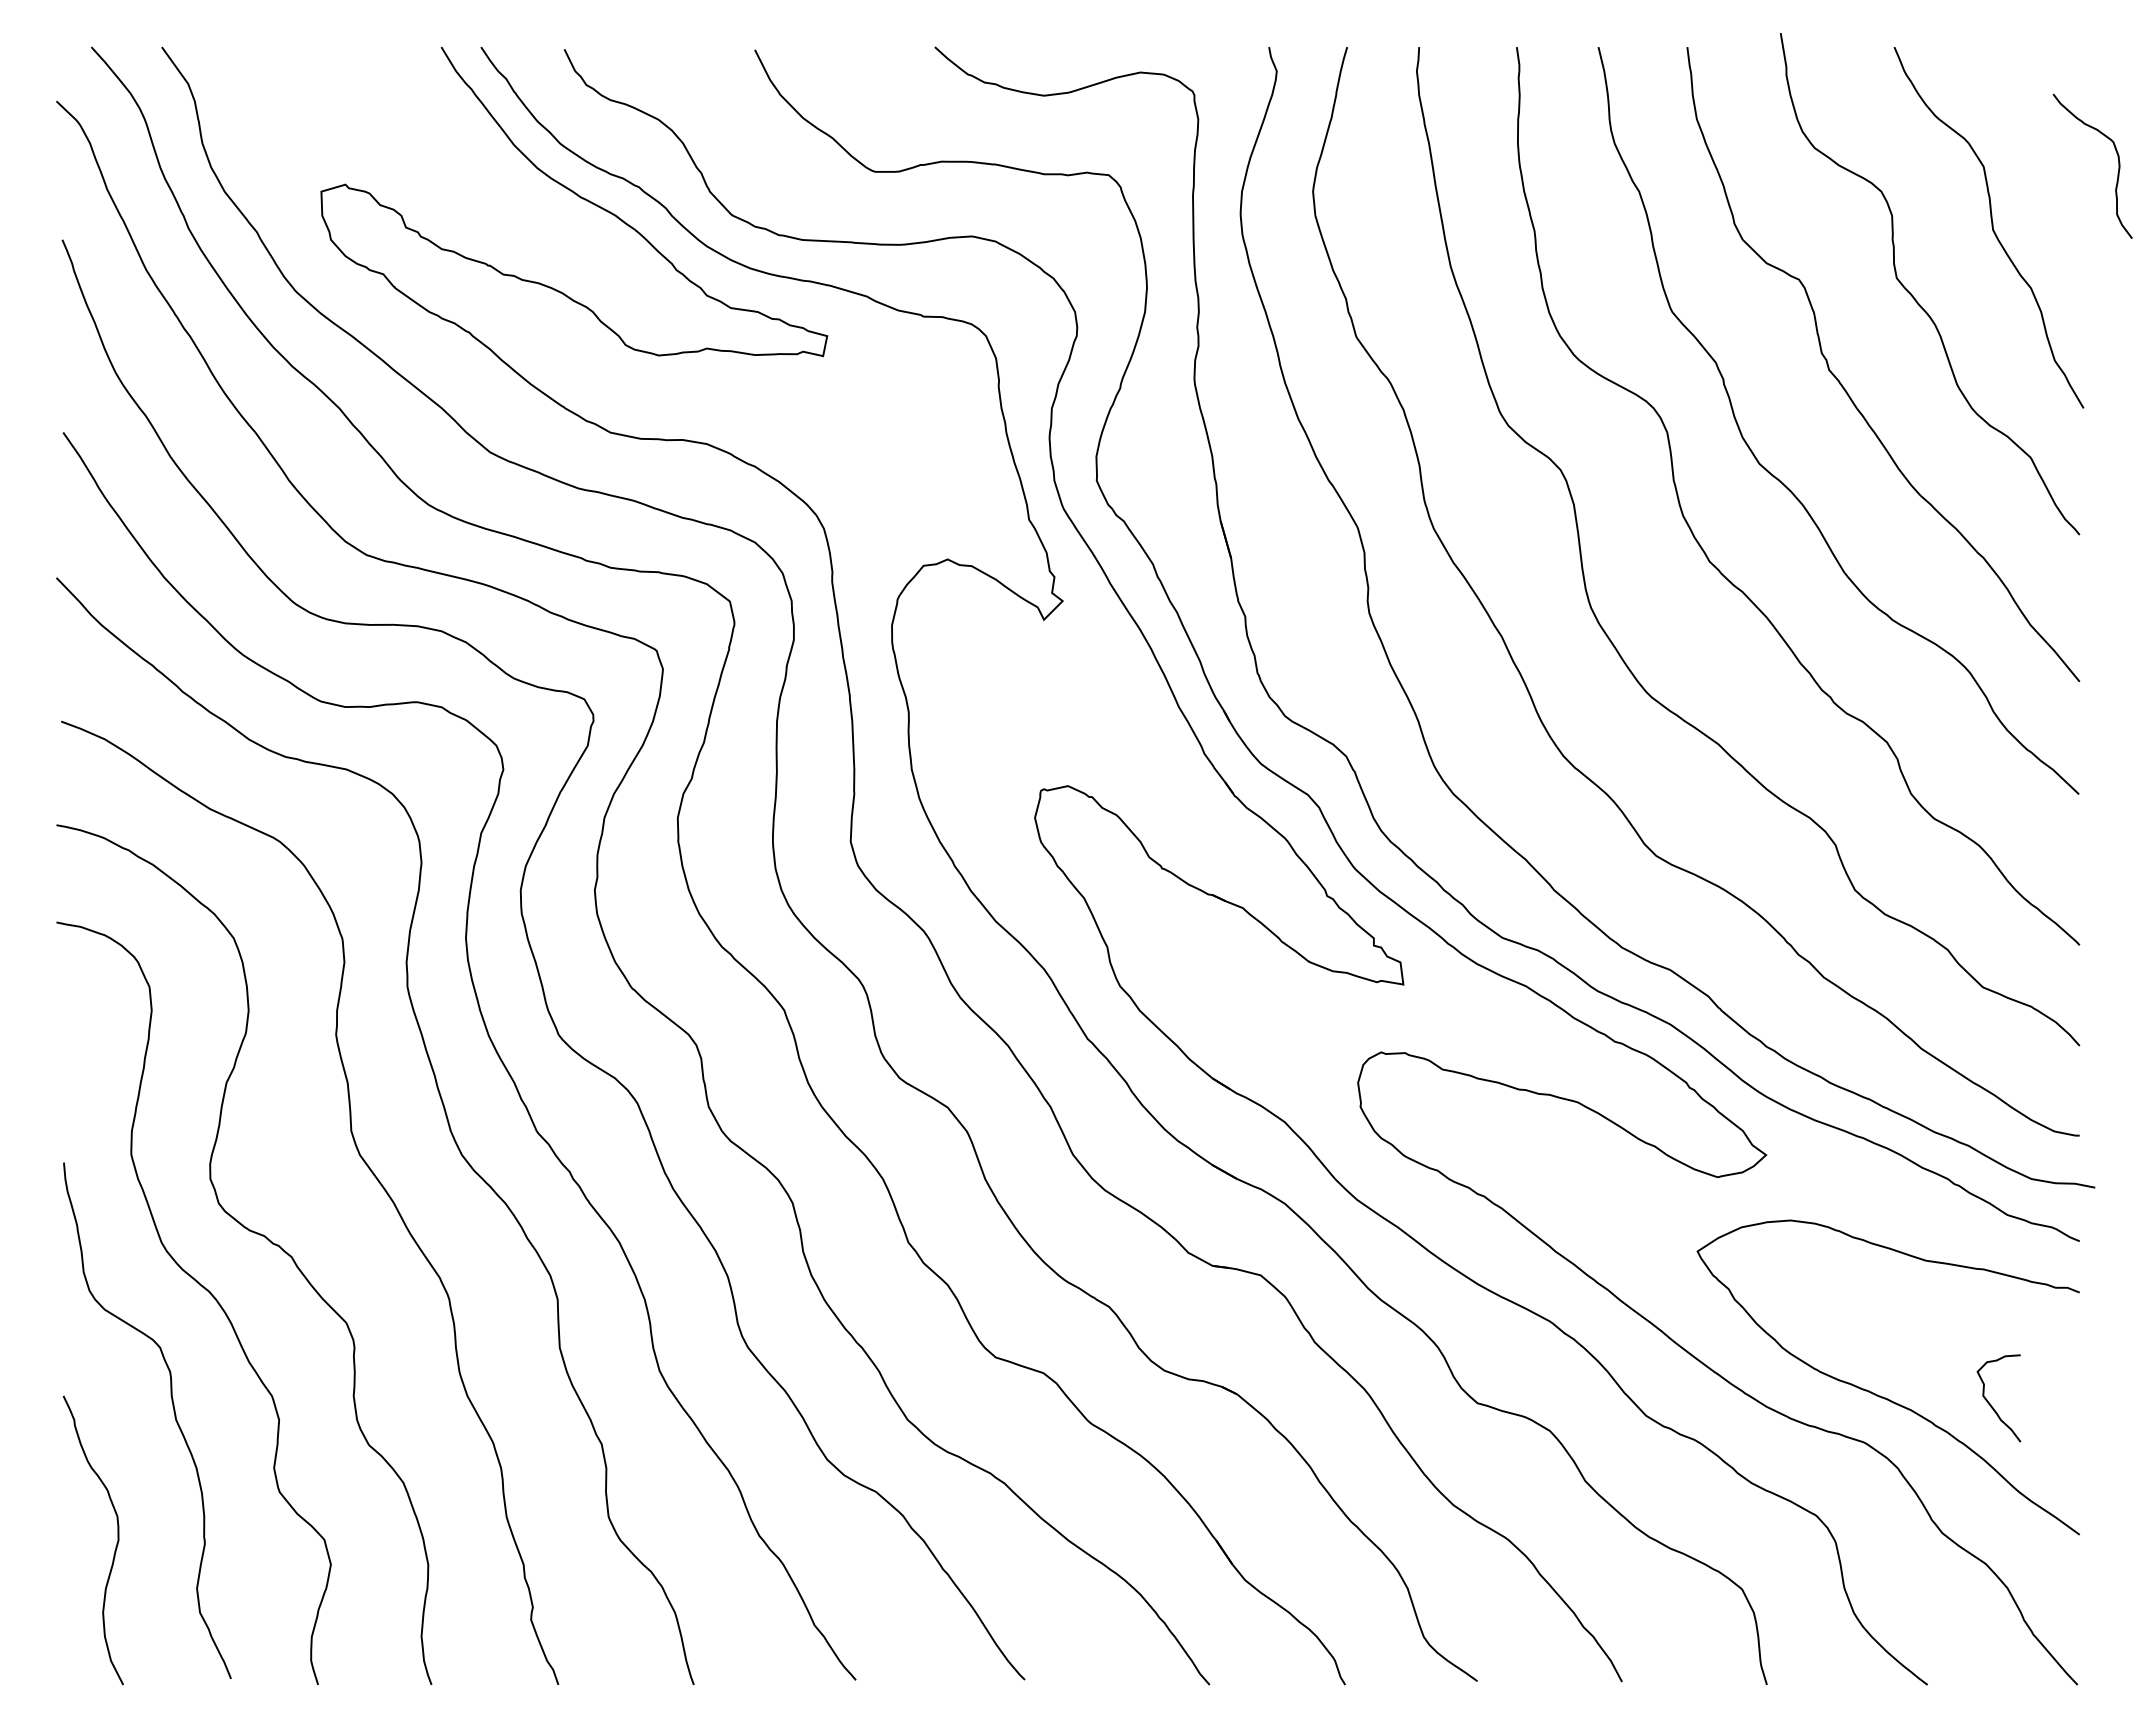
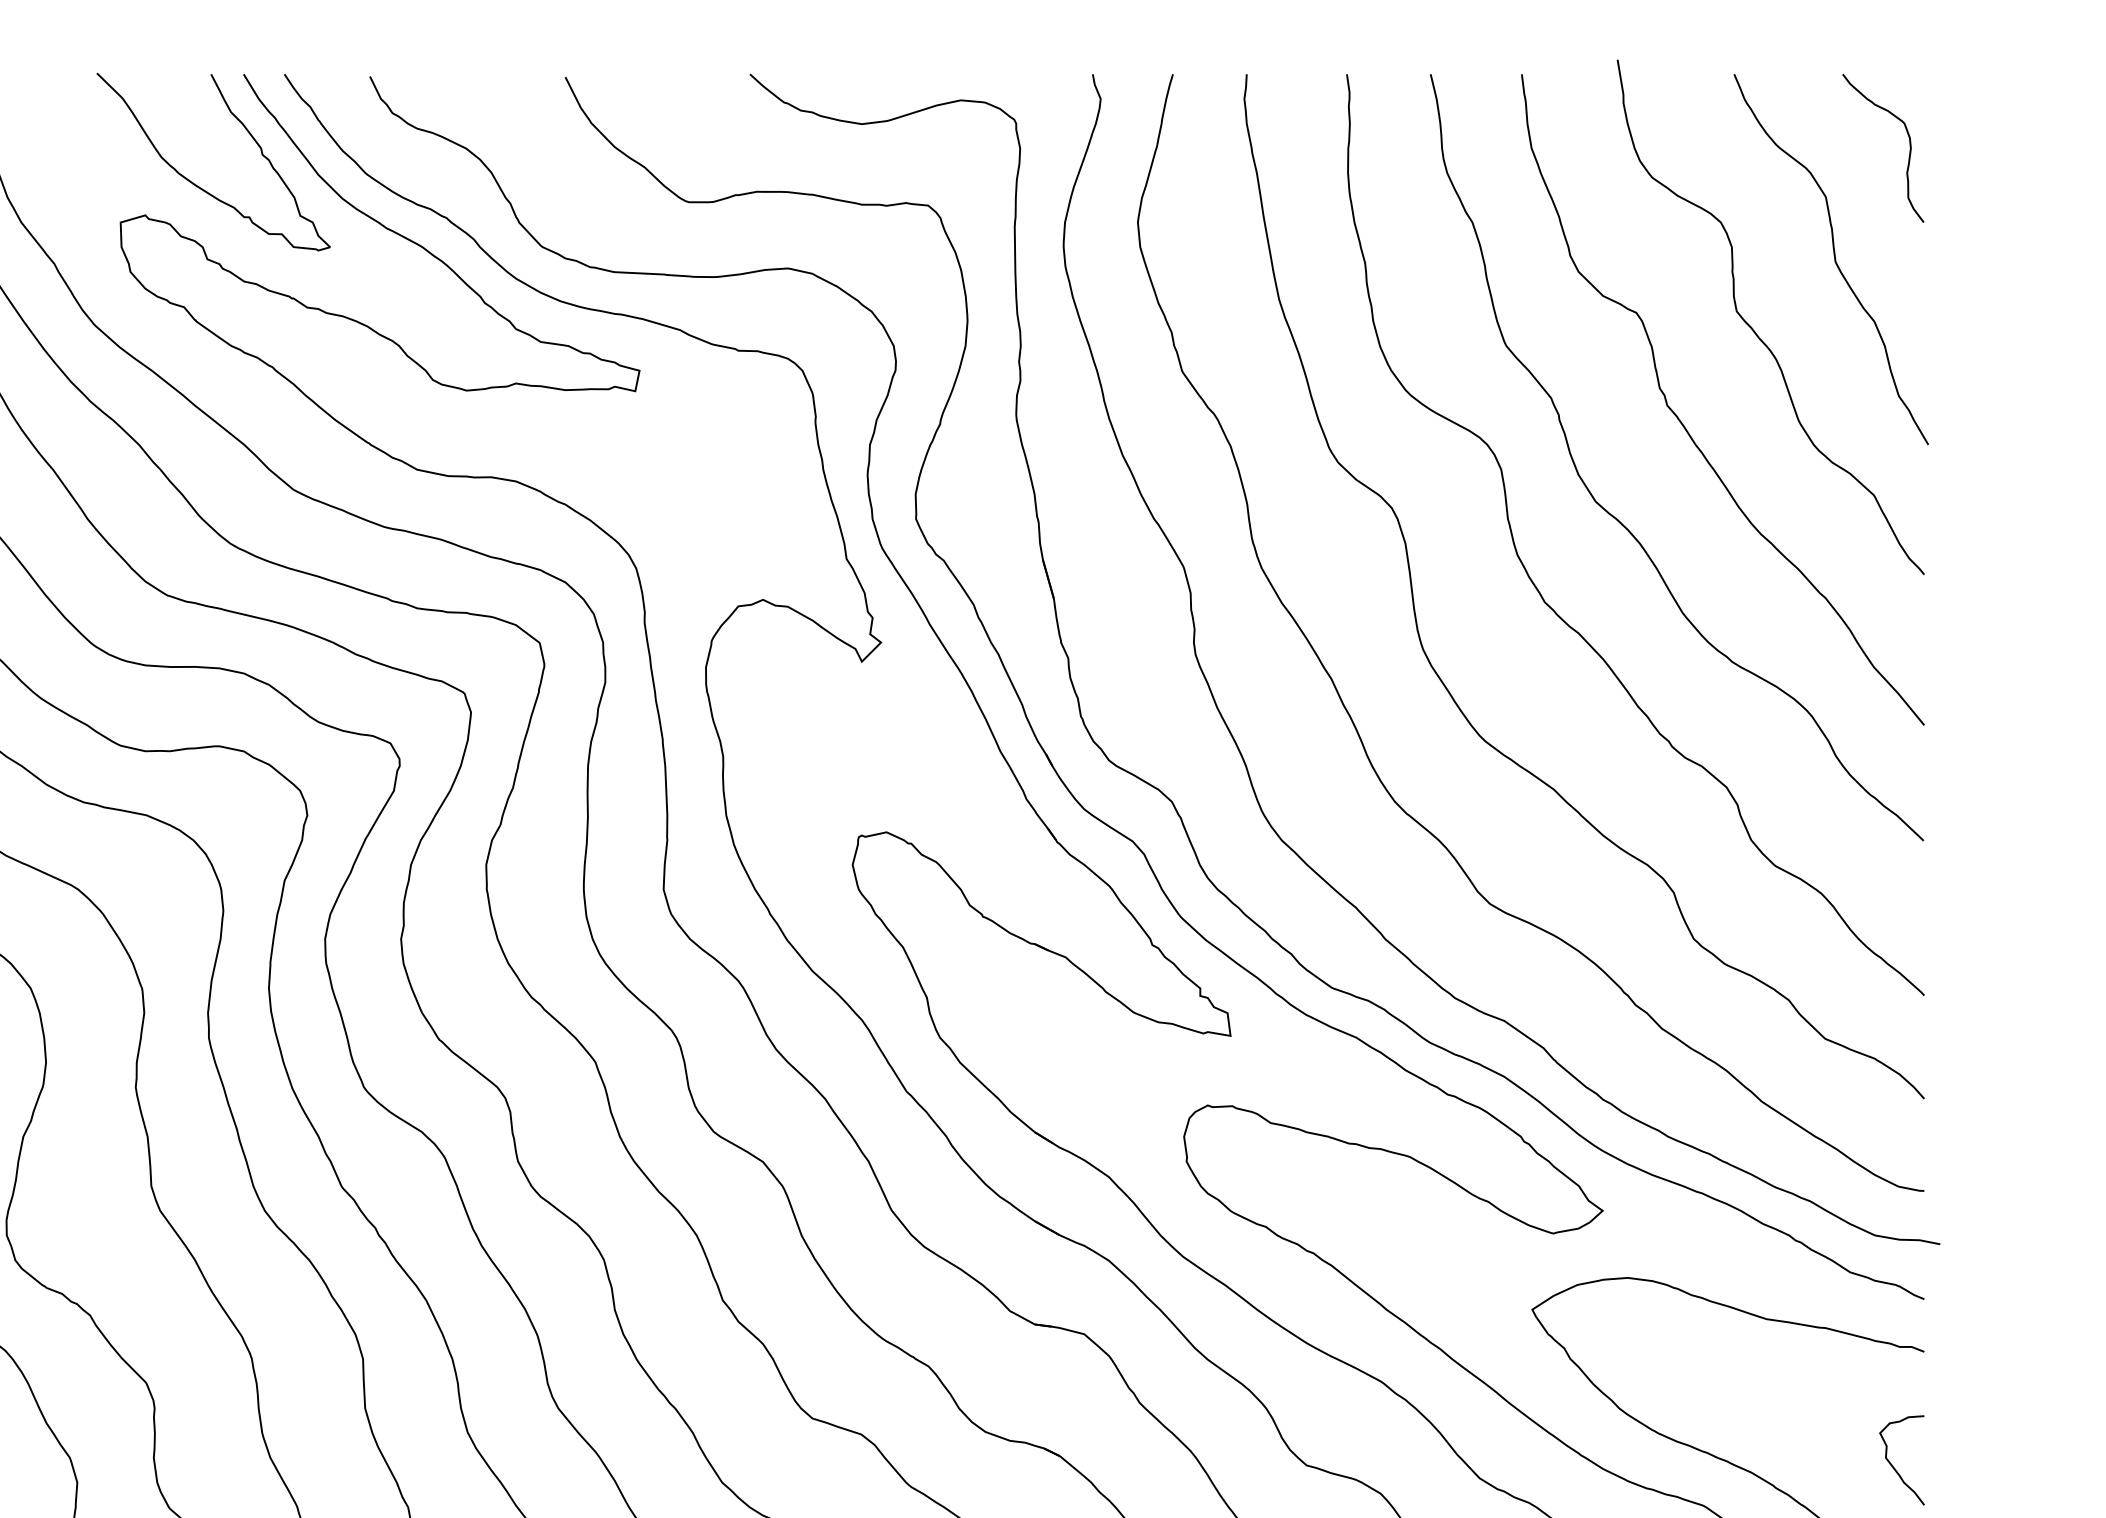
curve: (398, 156) -> (199, 186), added
curve: (2117, 172) -> (1908, 154), moved
curve: (1991, 1404) -> (1894, 1466), moved

